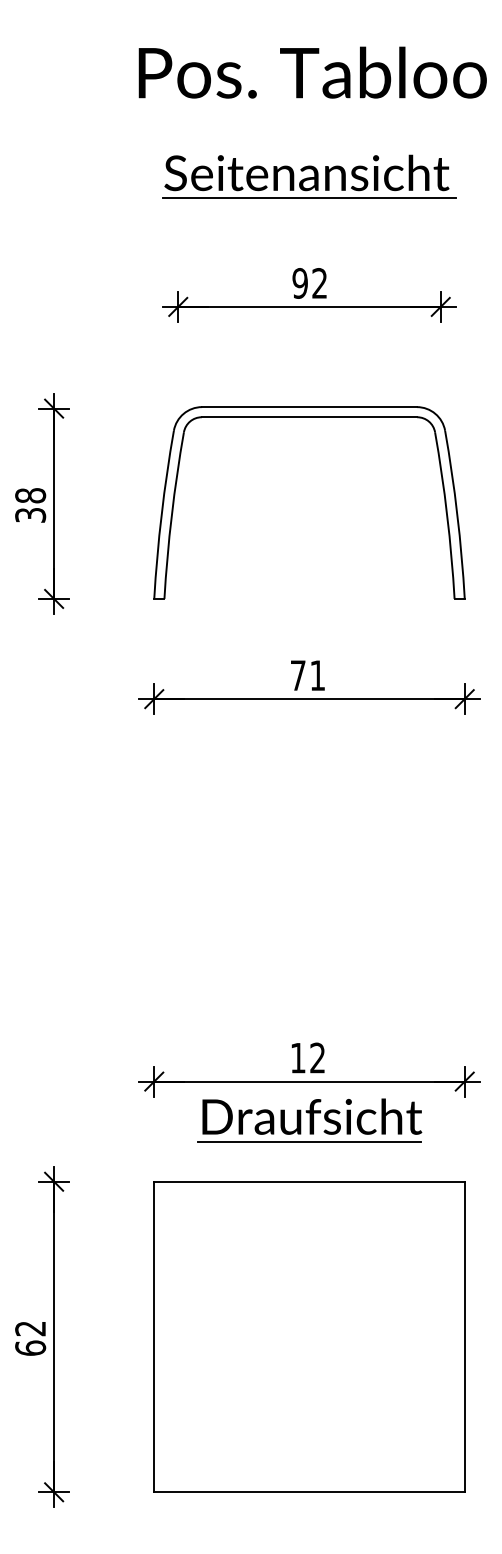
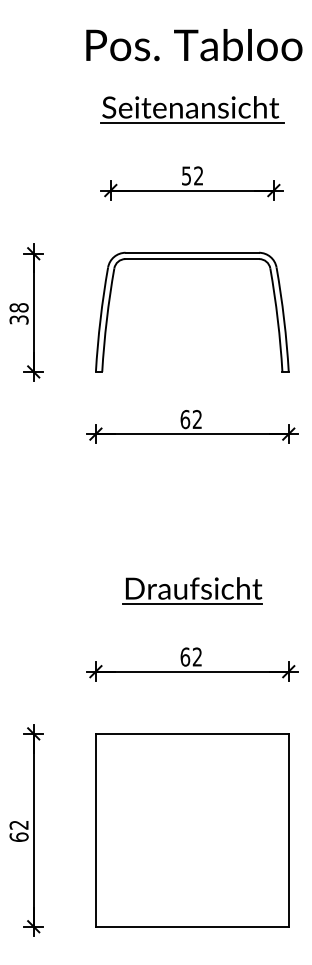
text: (300, 282) -> (186, 175), 92 -> 52
text: (306, 675) -> (190, 419), 71 -> 62
text: (298, 1057) -> (185, 656), 12 -> 62
part: (309, 1119) -> (192, 590), moved

